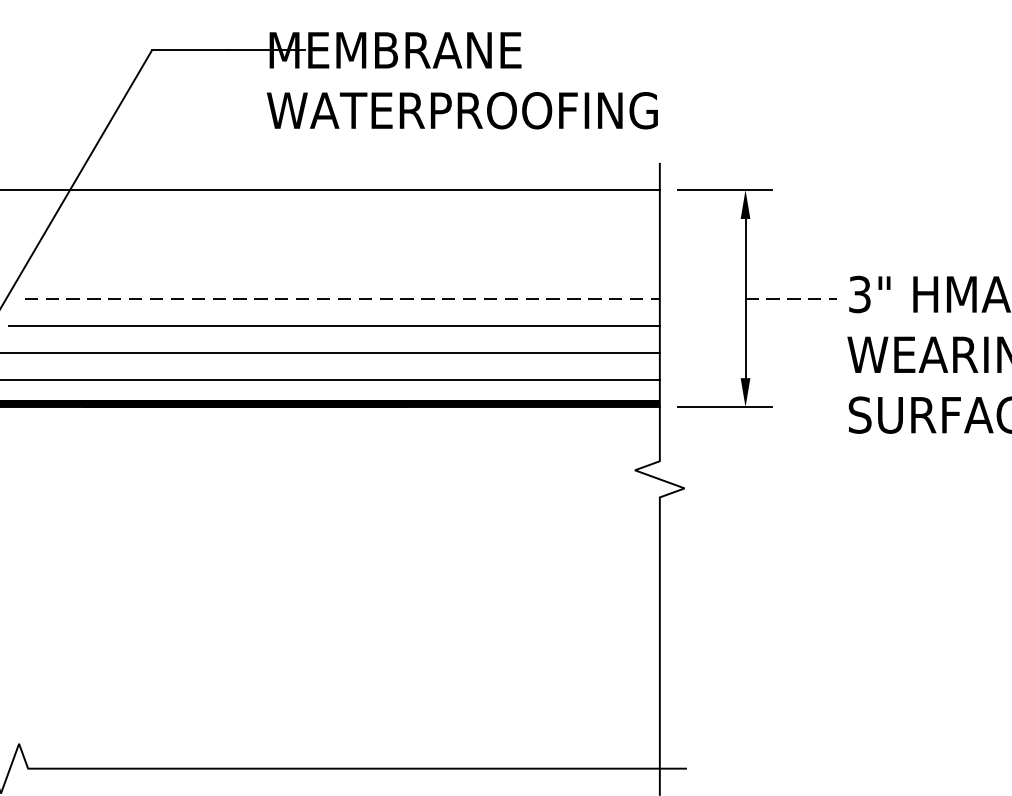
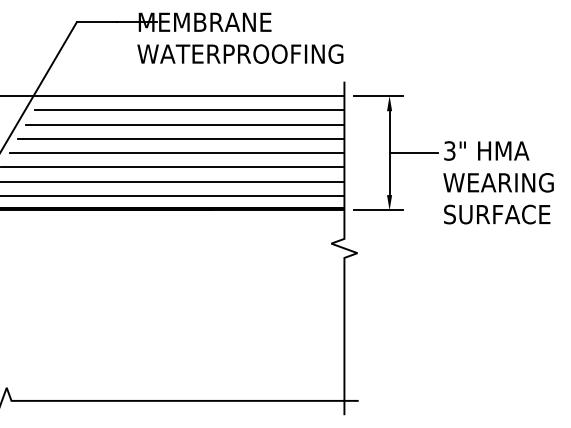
line: (365, 217) -> (189, 110), added
line: (358, 244) -> (185, 124), added
line: (350, 270) -> (181, 138), added
line: (343, 299) -> (177, 153), dashed -> solid
line: (792, 299) -> (414, 153), dashed -> solid

